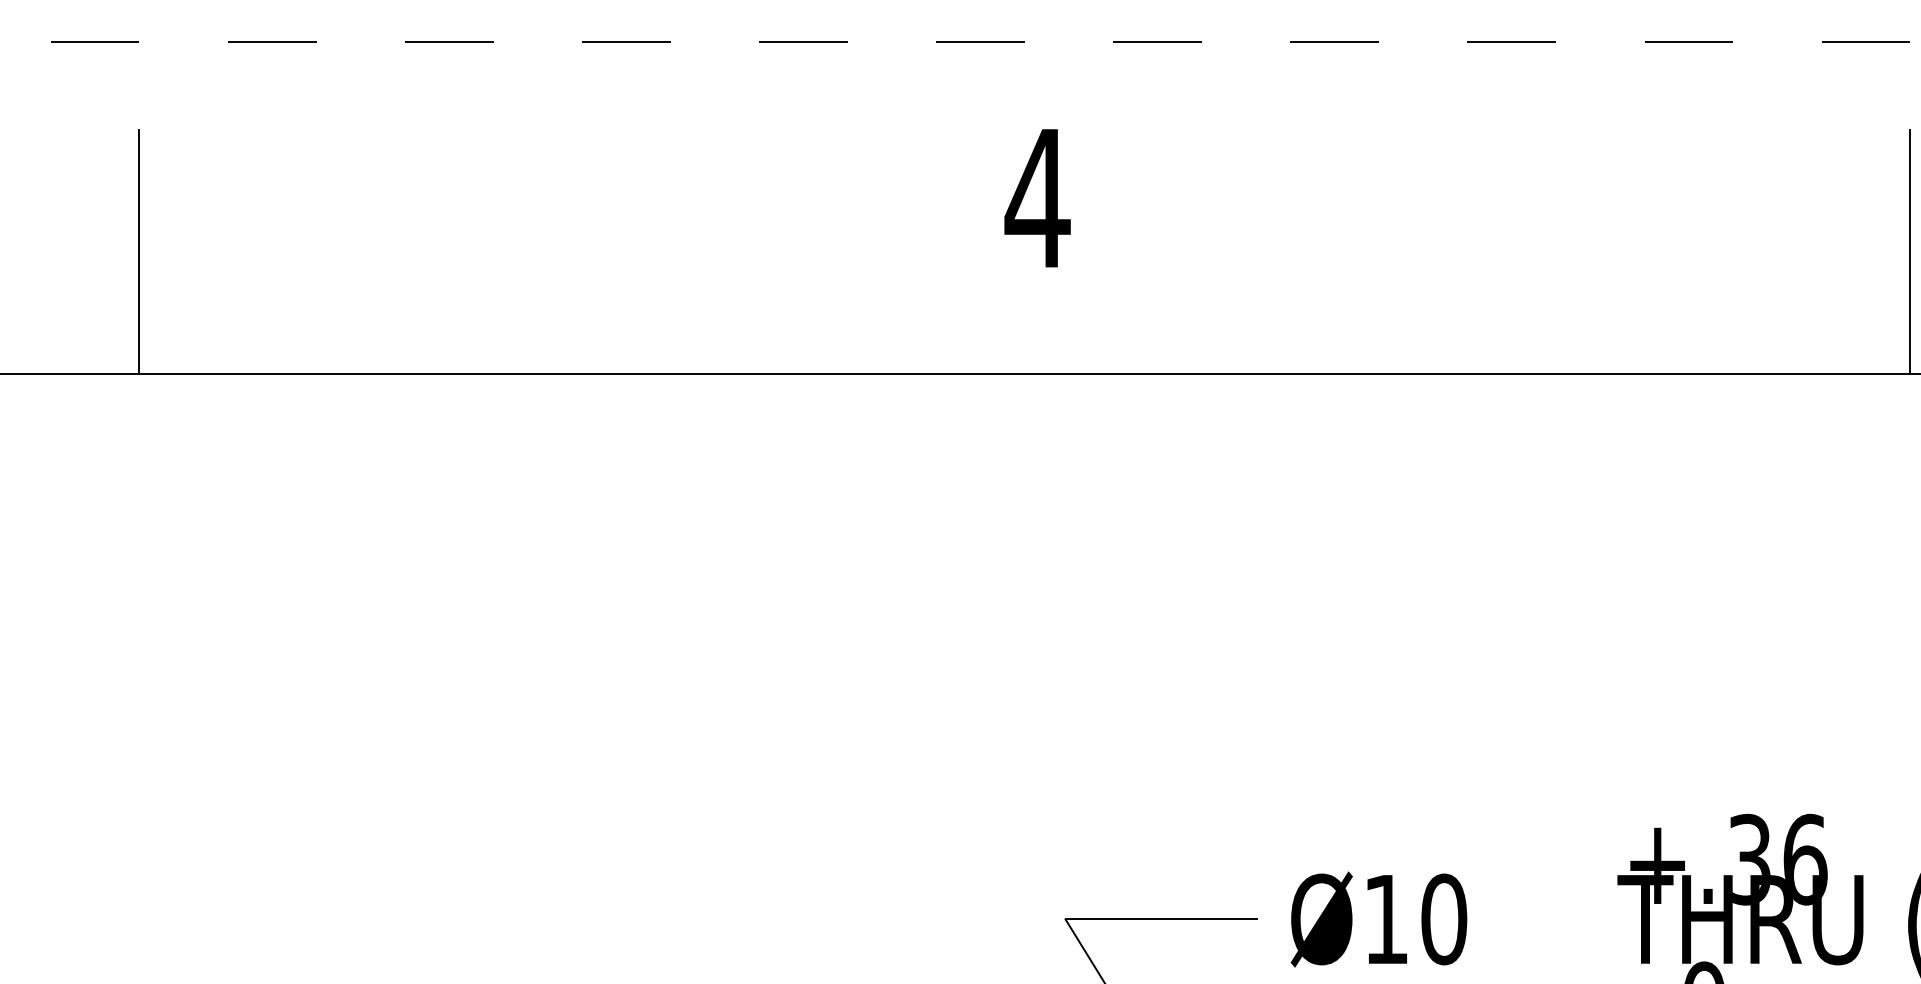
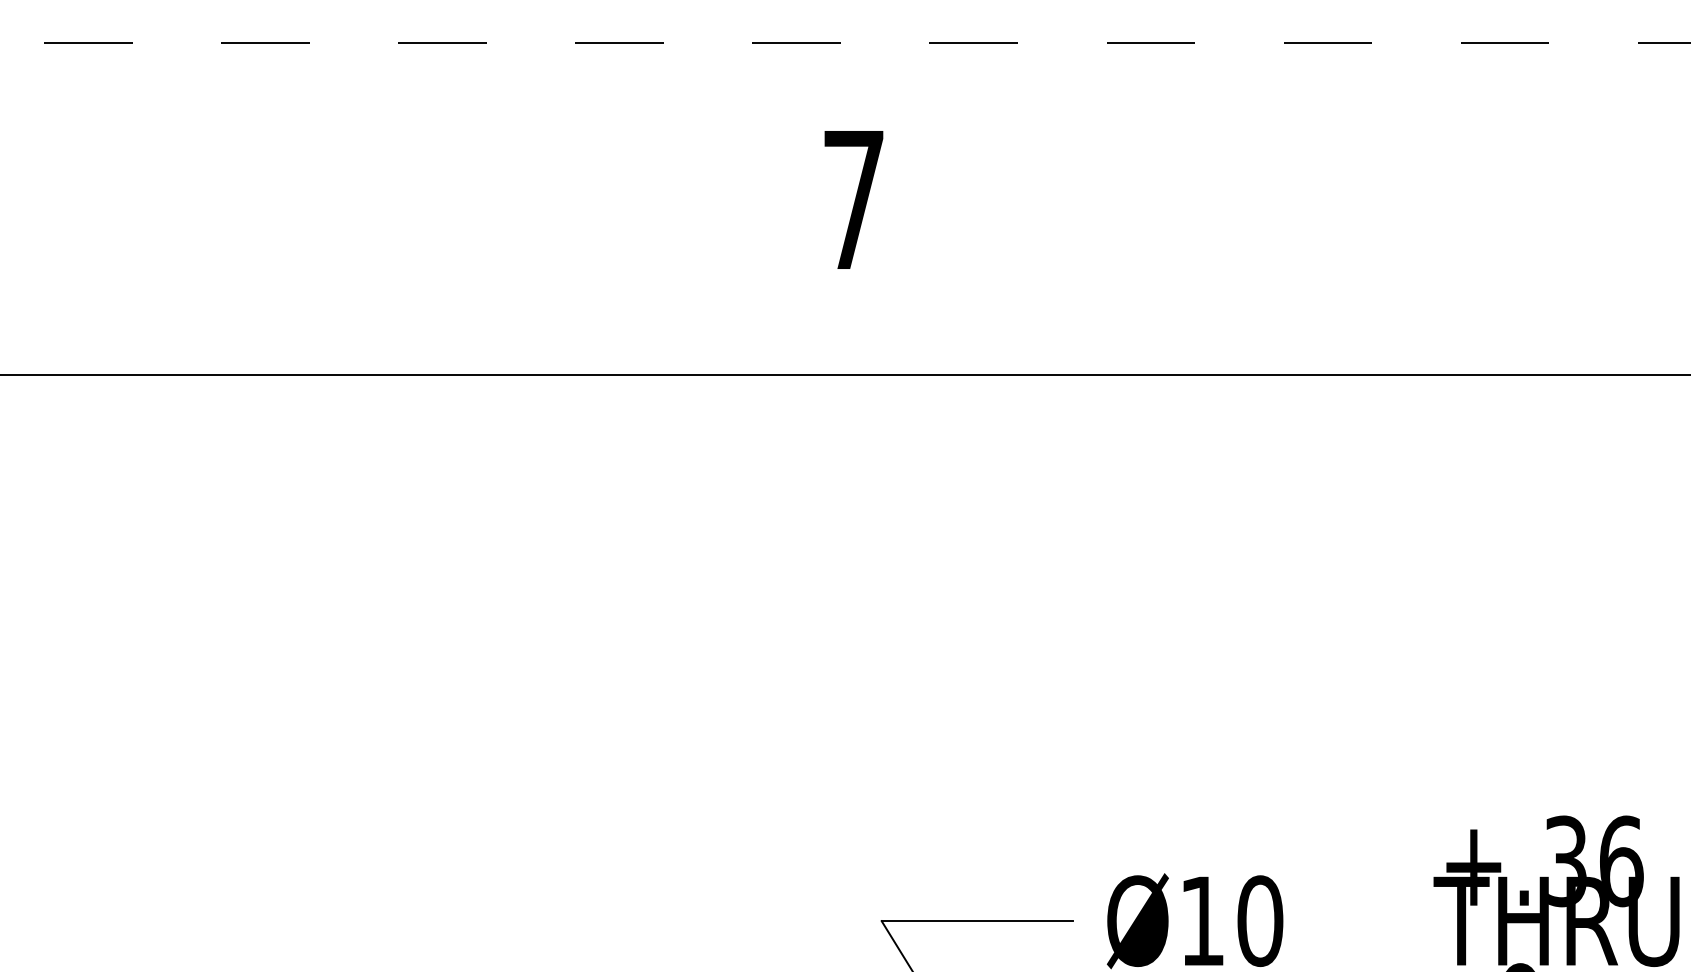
text: (1037, 198) -> (853, 200), 4 -> 7

